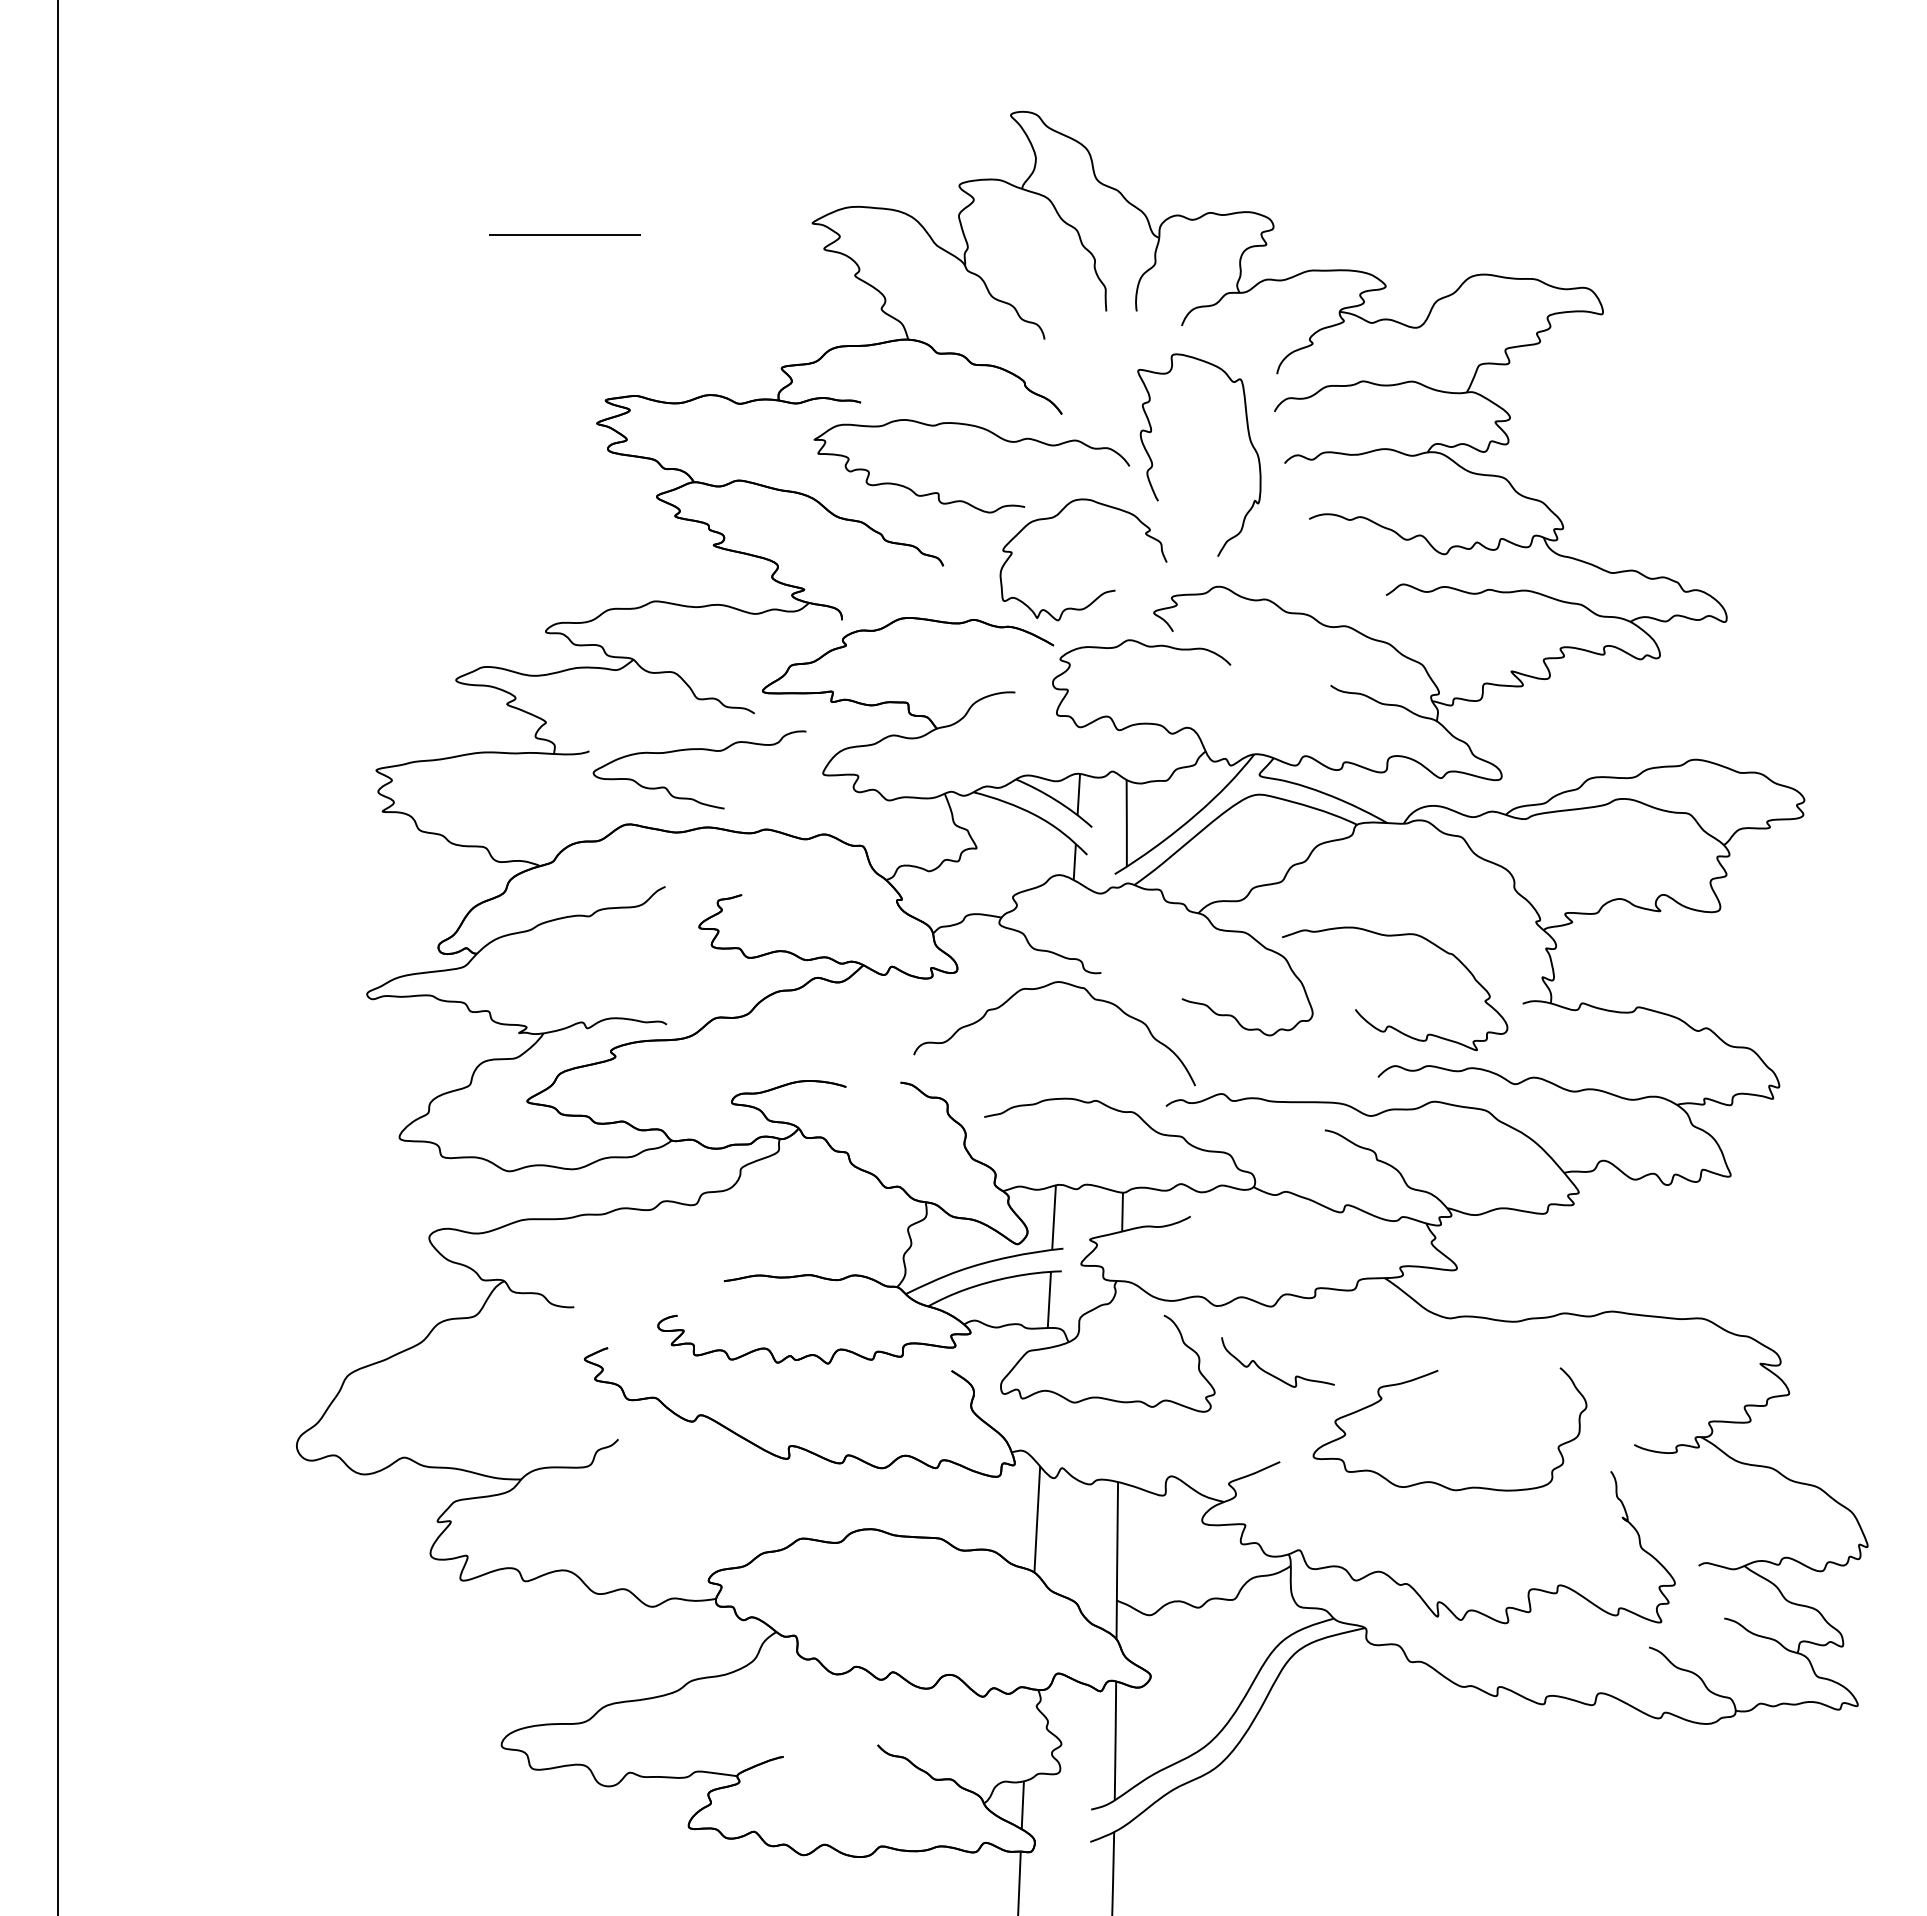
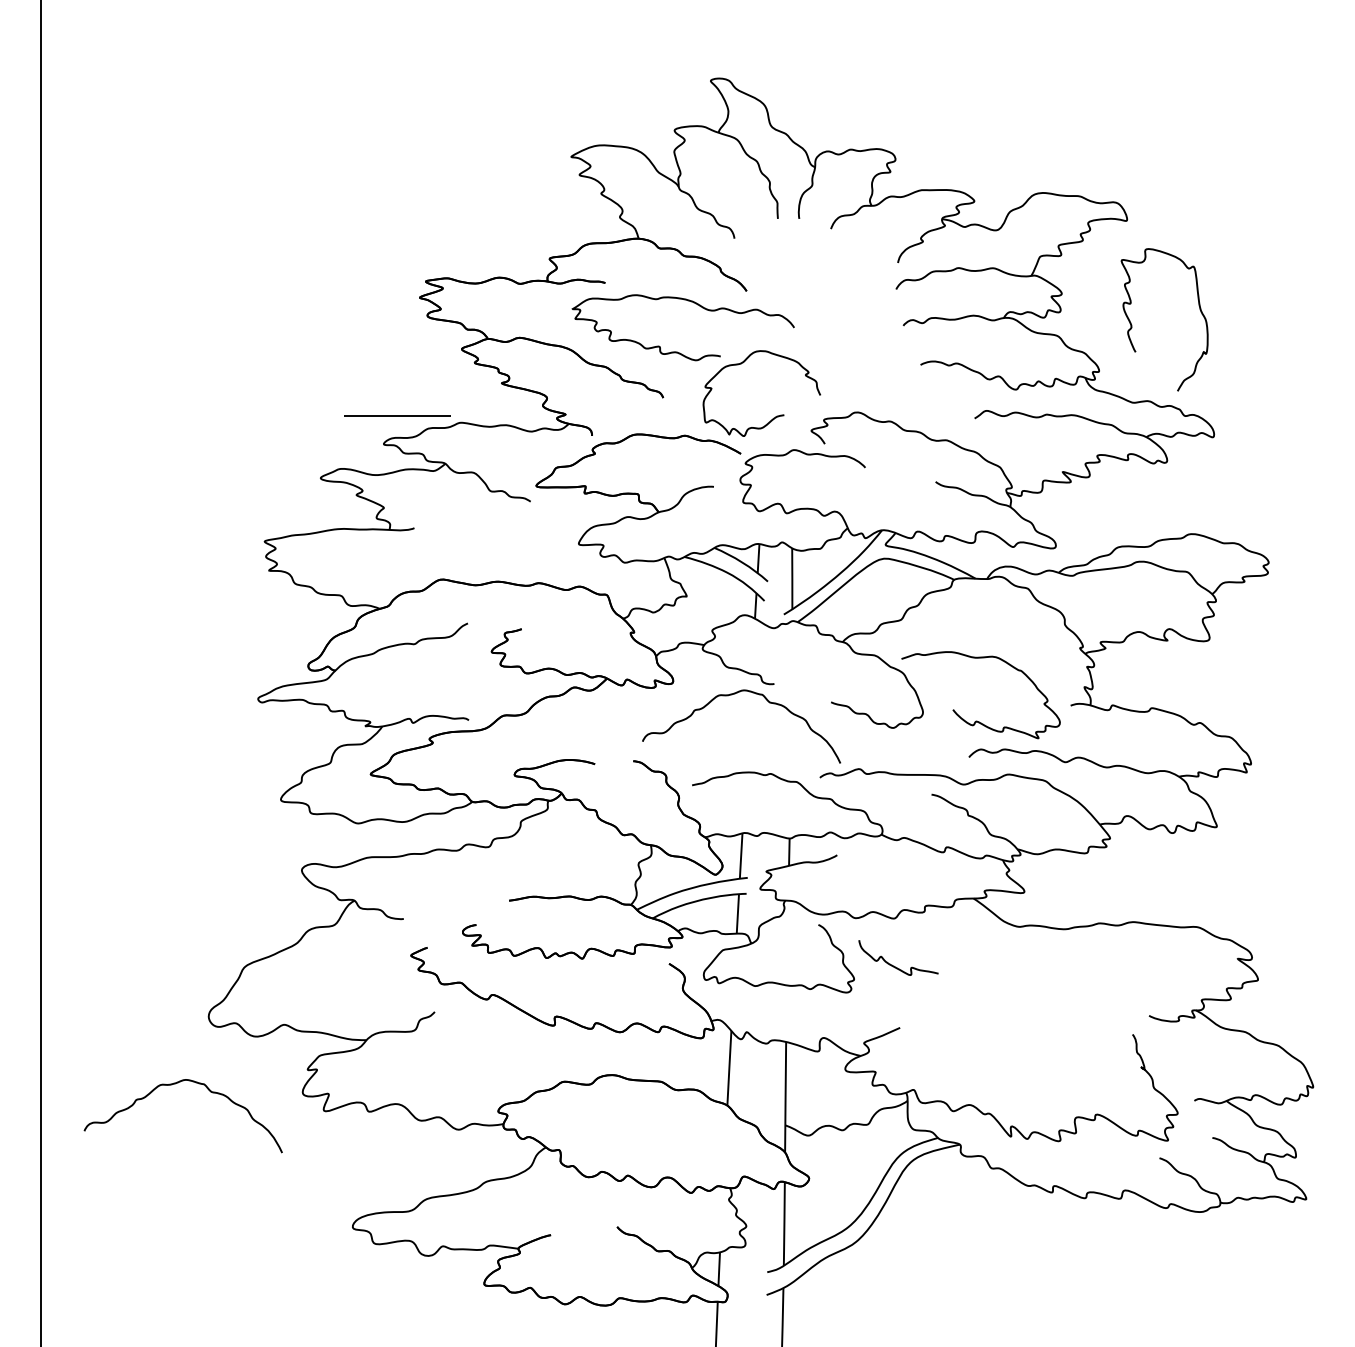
line: (564, 234) -> (396, 415), moved
curve: (1153, 464) -> (1132, 326), moved
curve: (703, 750) -> (494, 527), removed
curve: (1433, 1481) -> (1007, 1041), removed
curve: (248, 1542) -> (174, 1084), added

